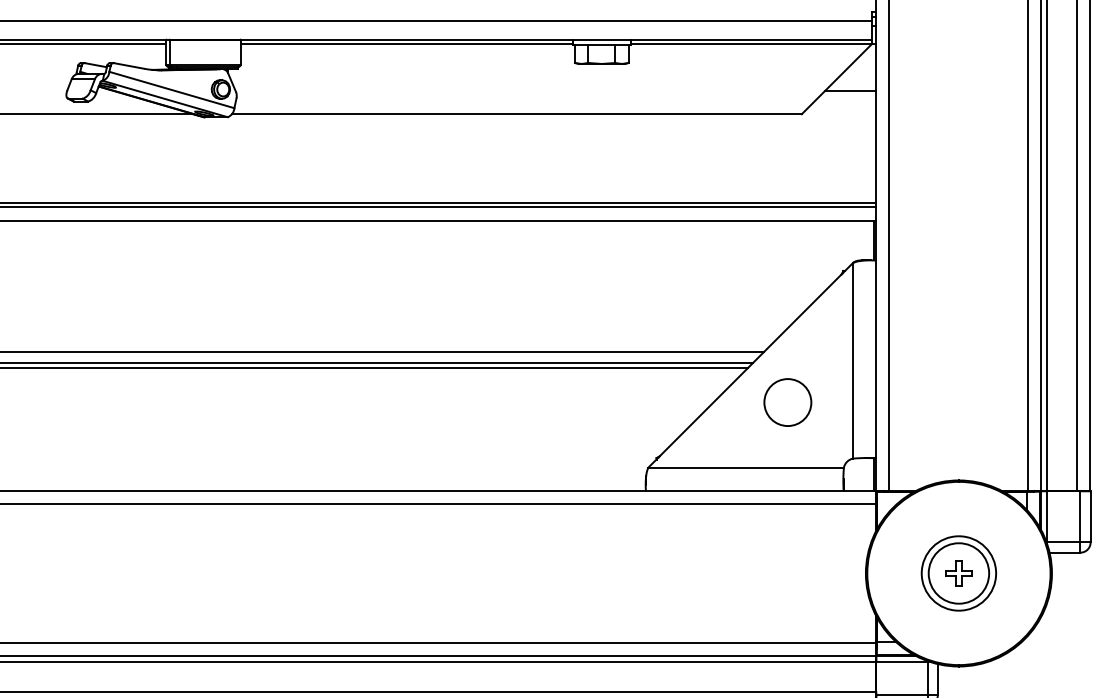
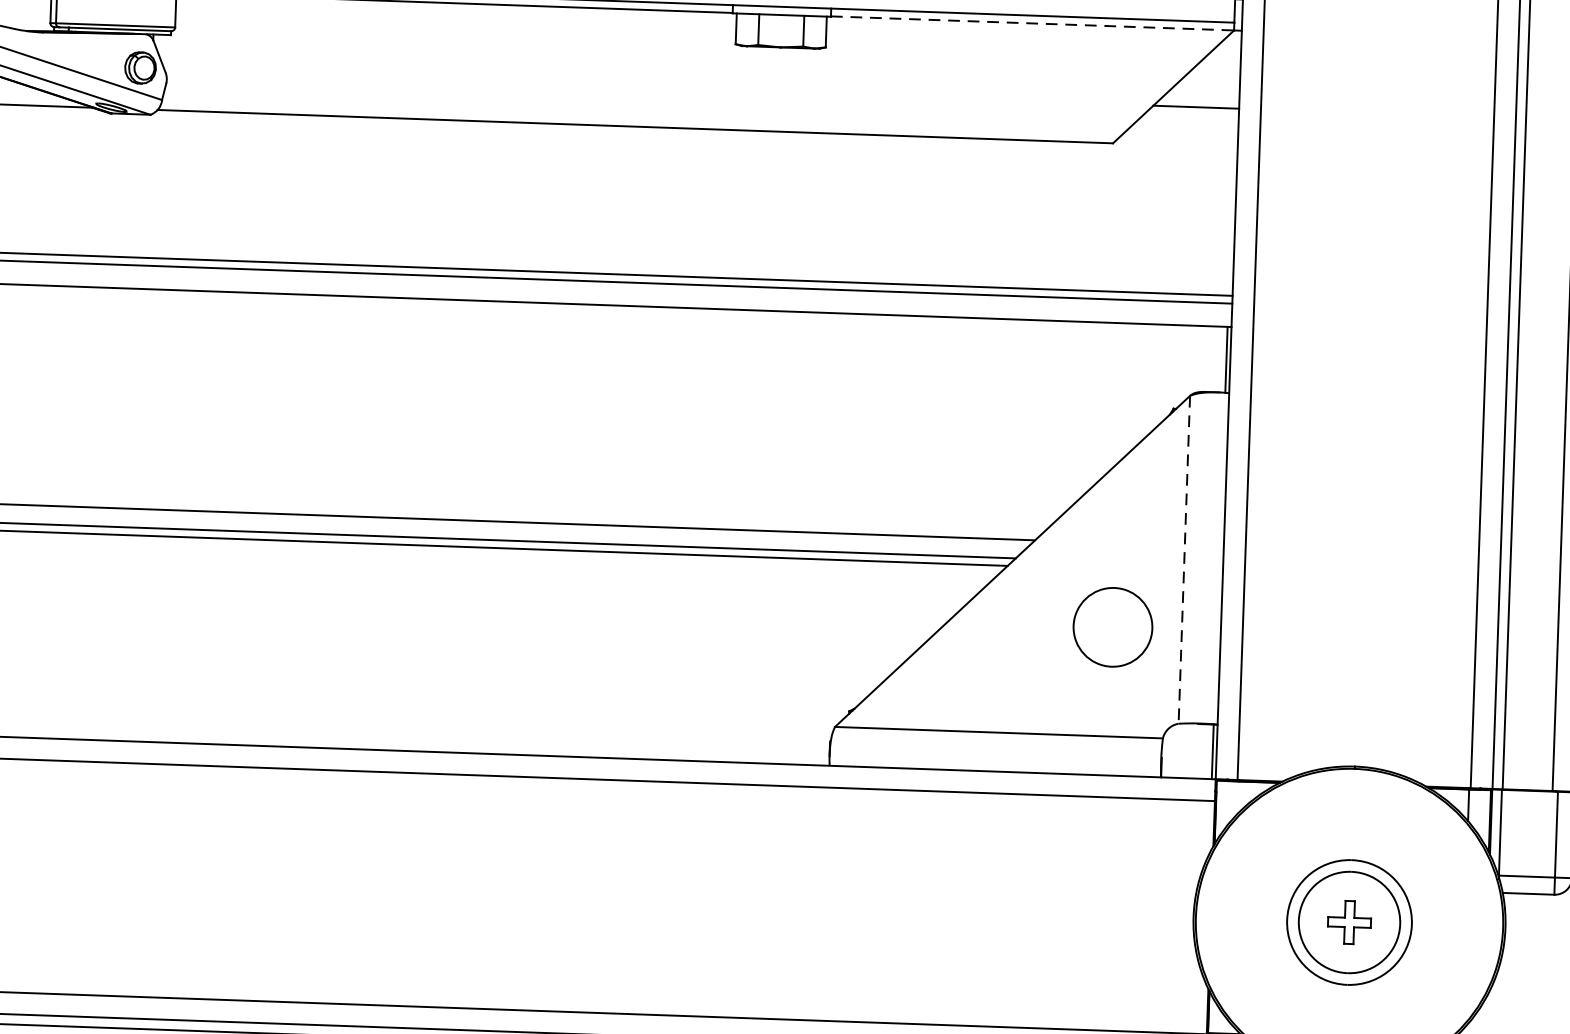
line: (751, 44) -> (1032, 23), solid -> dashed
line: (852, 360) -> (1183, 559), solid -> dashed
circle: (787, 402) -> (1112, 627), moved

